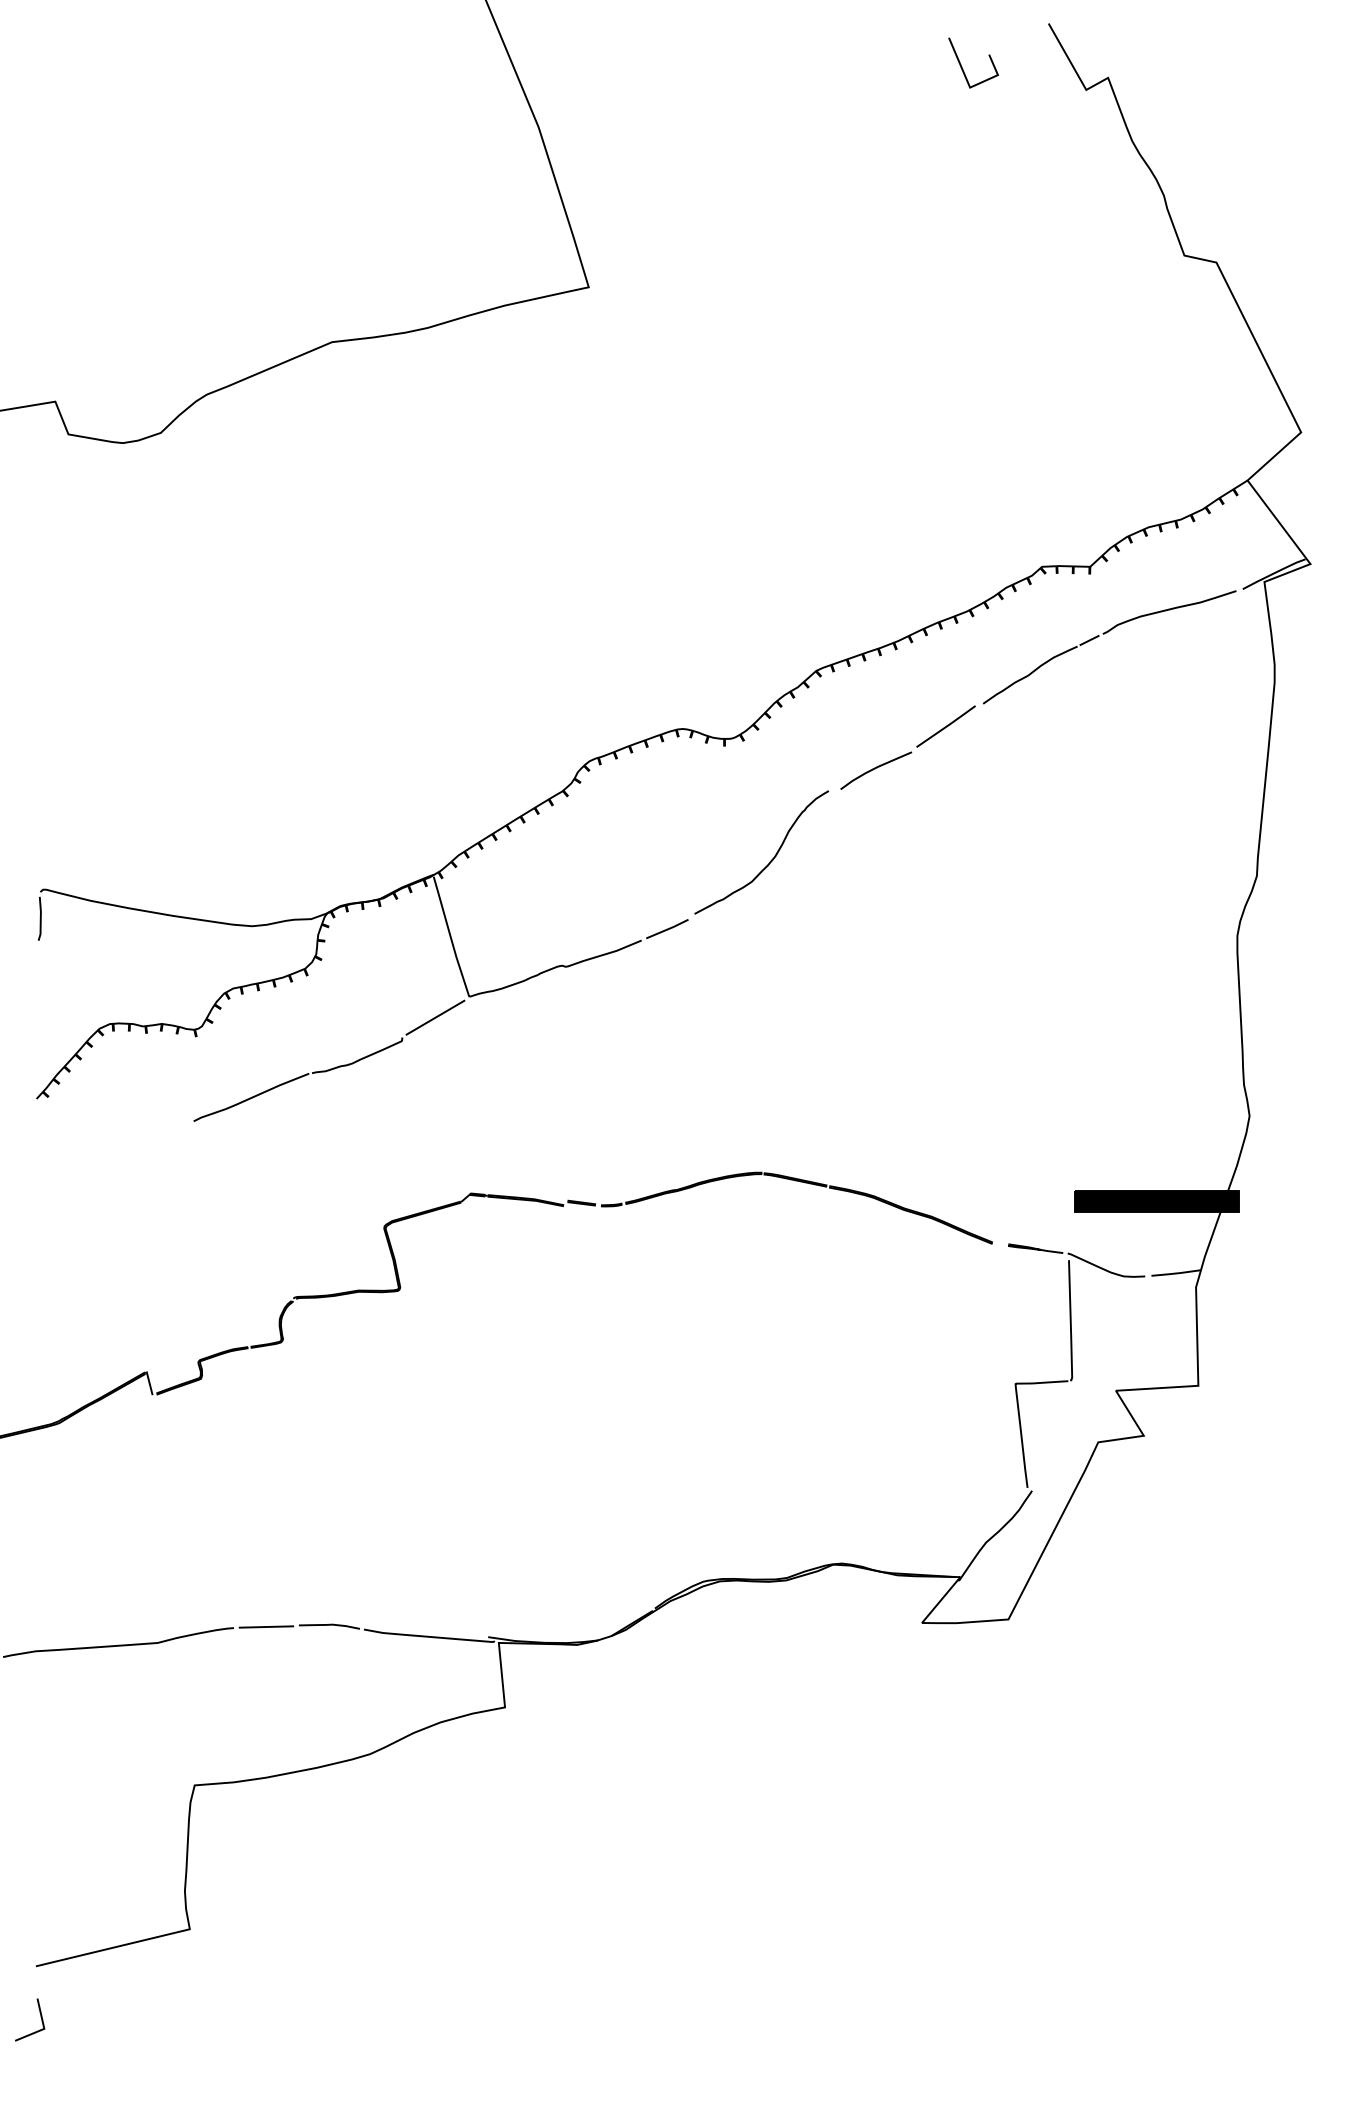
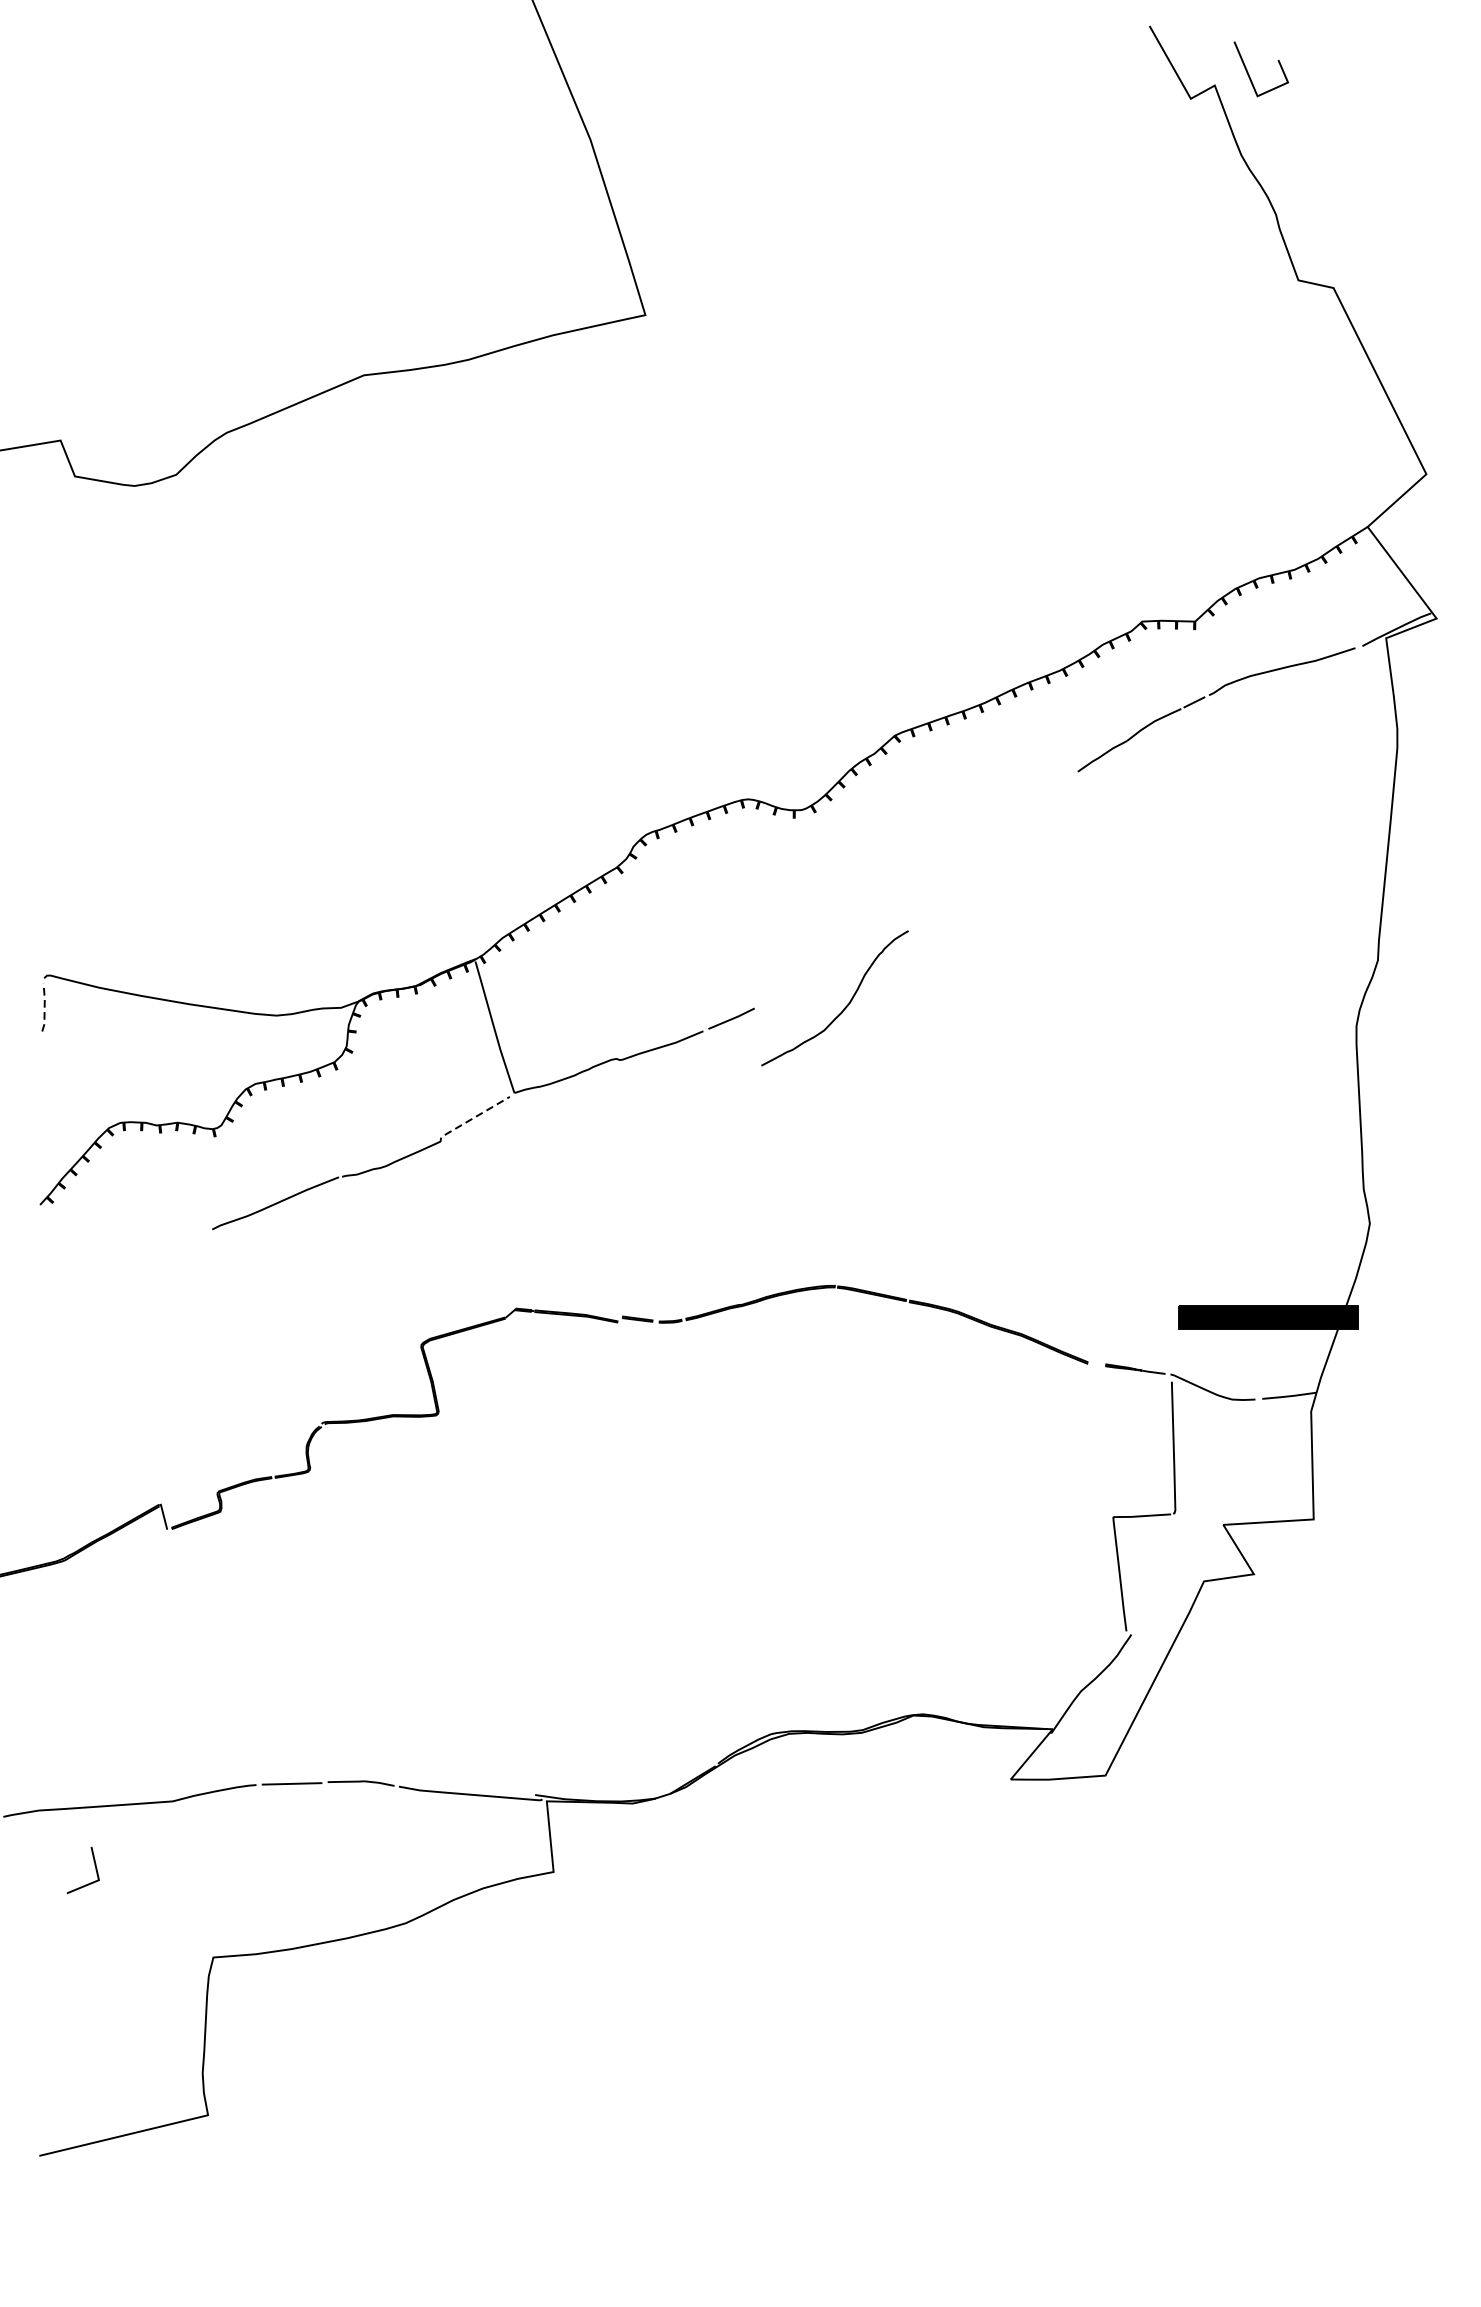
line: (962, 66) -> (1249, 73), moved
part: (907, 747) -> (994, 819), removed
curve: (770, 860) -> (844, 1007), moved
line: (40, 918) -> (44, 1007), solid -> dashed
line: (435, 1017) -> (477, 1115), solid -> dashed
line: (40, 2017) -> (94, 1867), moved

